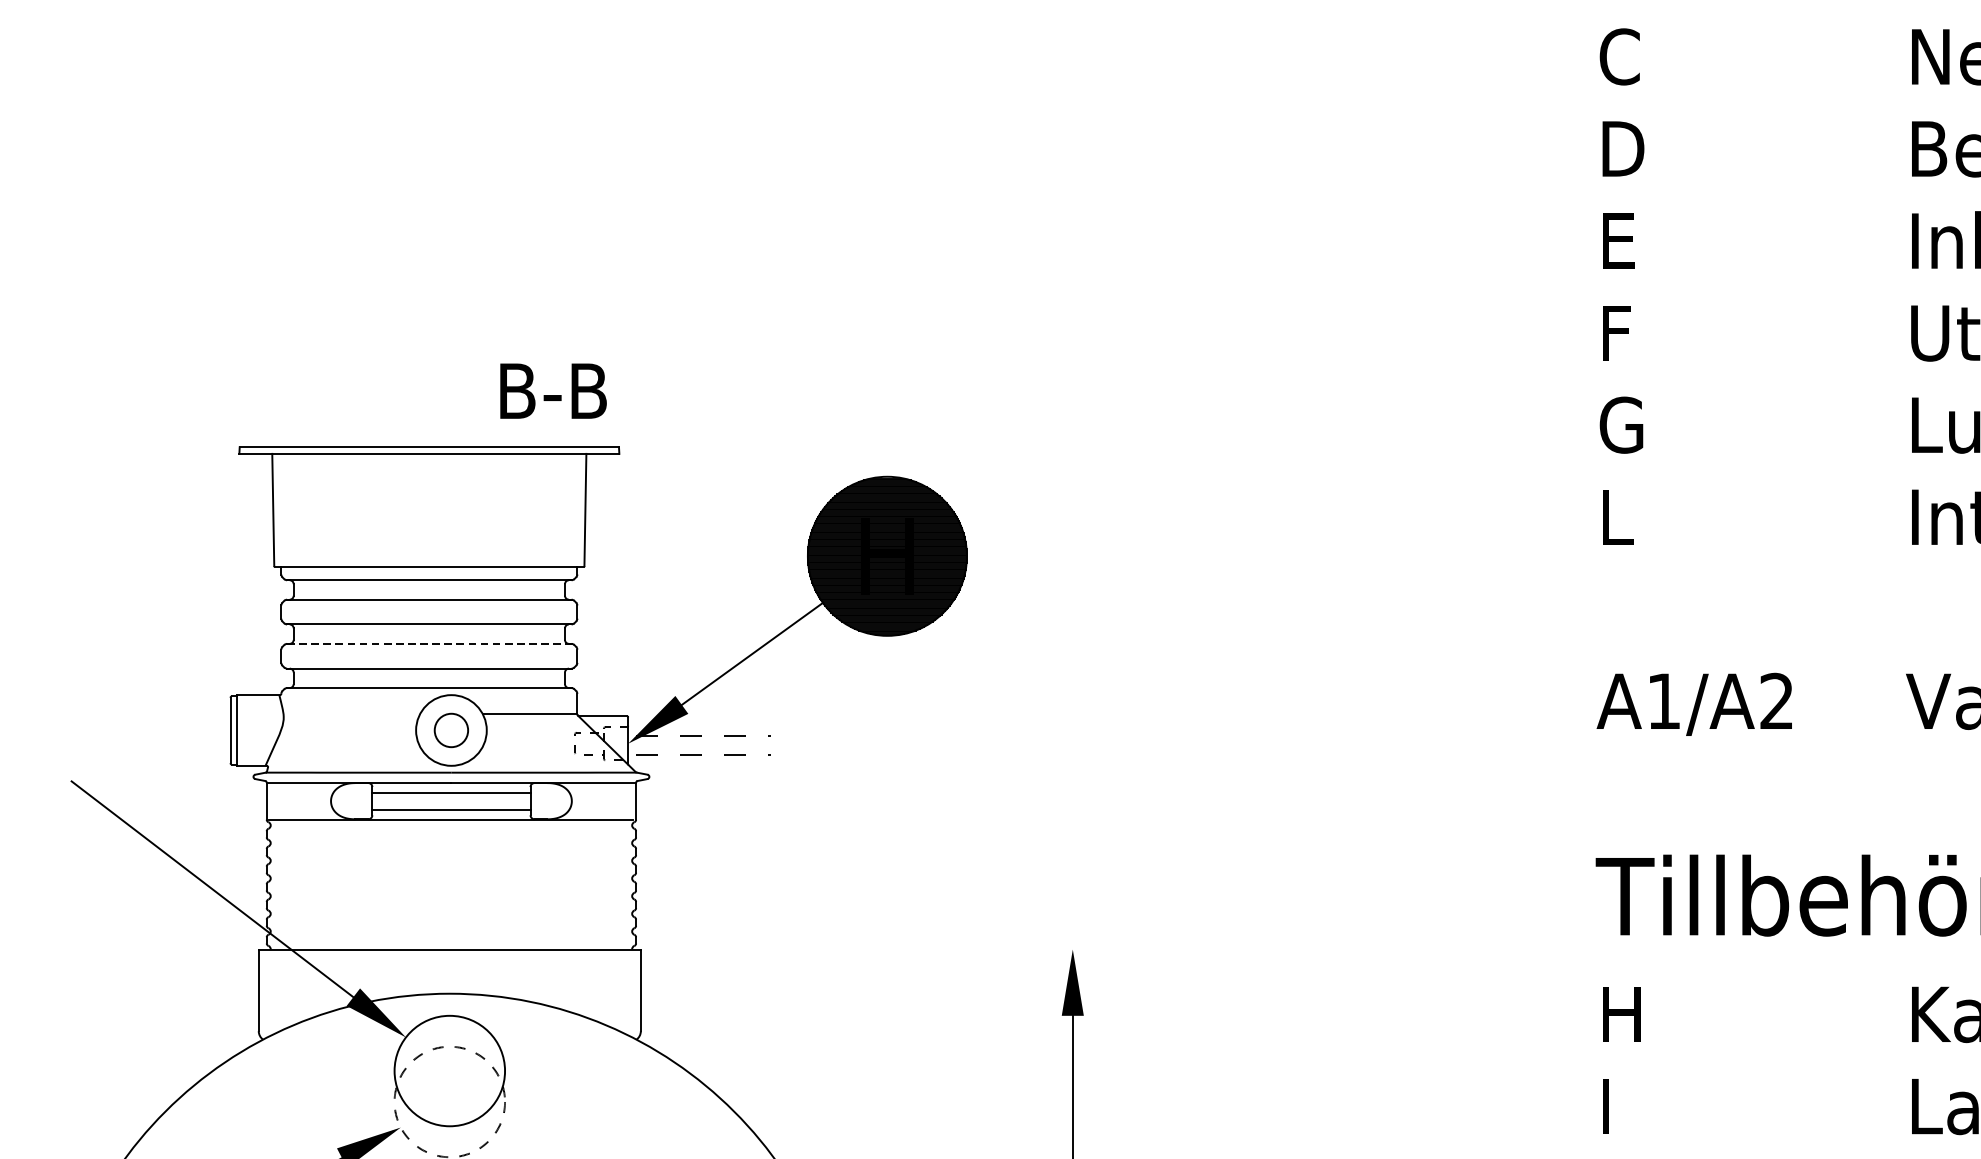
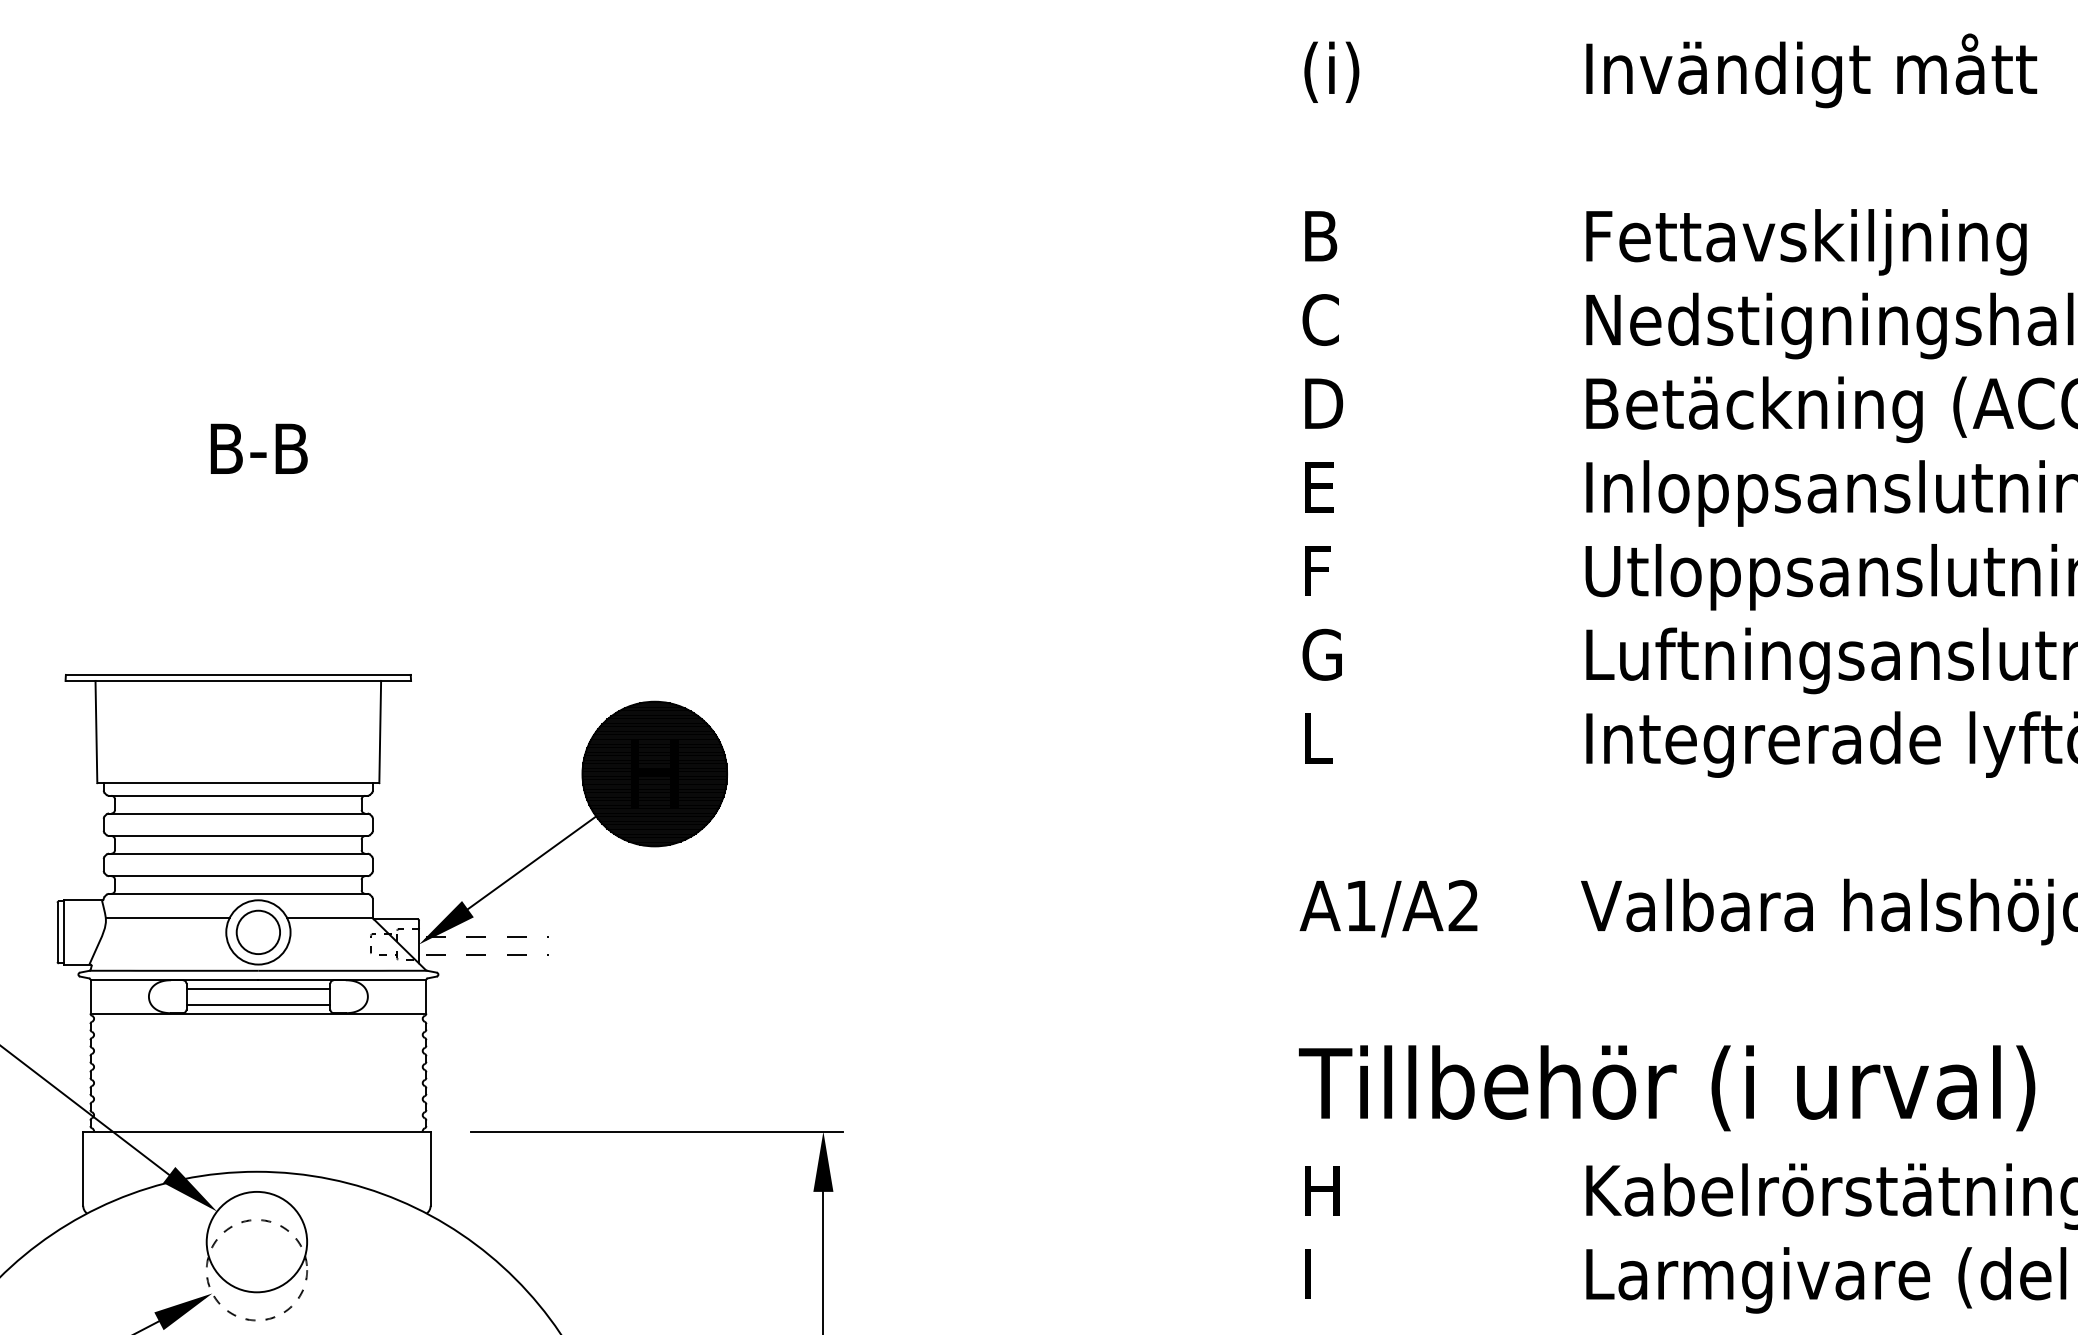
text: (552, 390) -> (258, 448), moved
line: (429, 643) -> (238, 853), dashed -> solid
line: (351, 714) -> (167, 917), added
circle: (451, 730) -> (258, 932), size x1.43
line: (889, 949) -> (656, 1131), added

